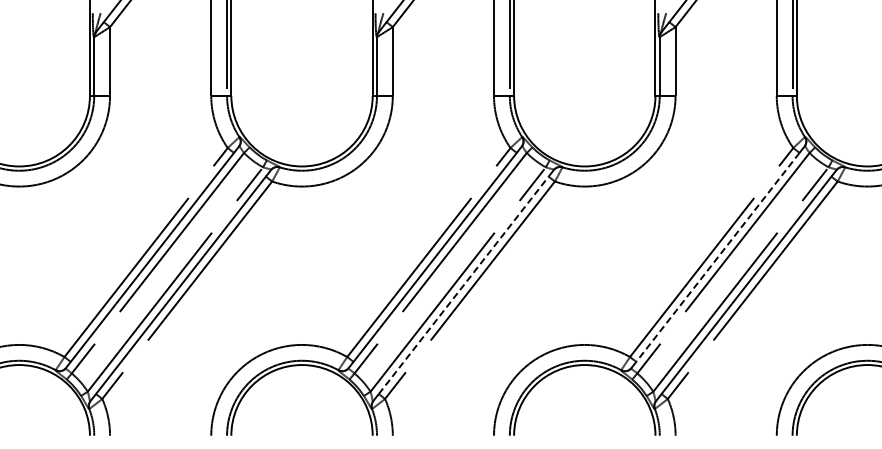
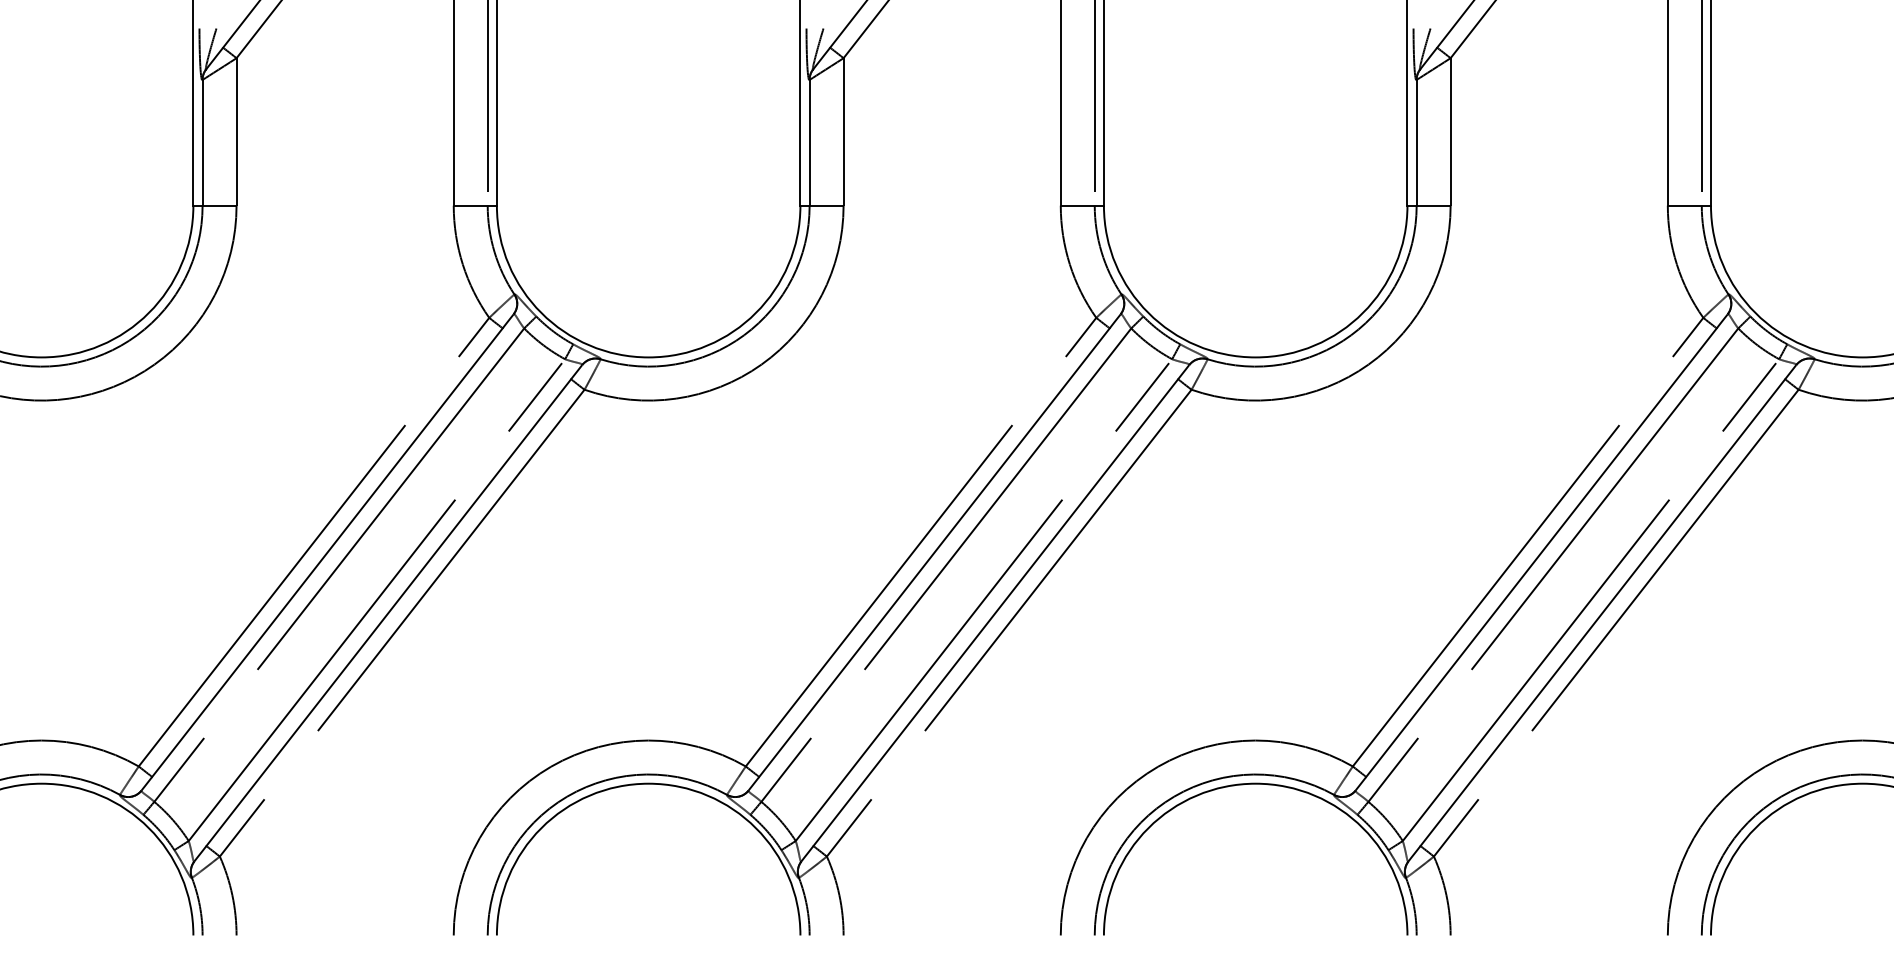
line: (717, 257) -> (1540, 552), dashed -> solid
line: (463, 285) -> (995, 612), dashed -> solid

